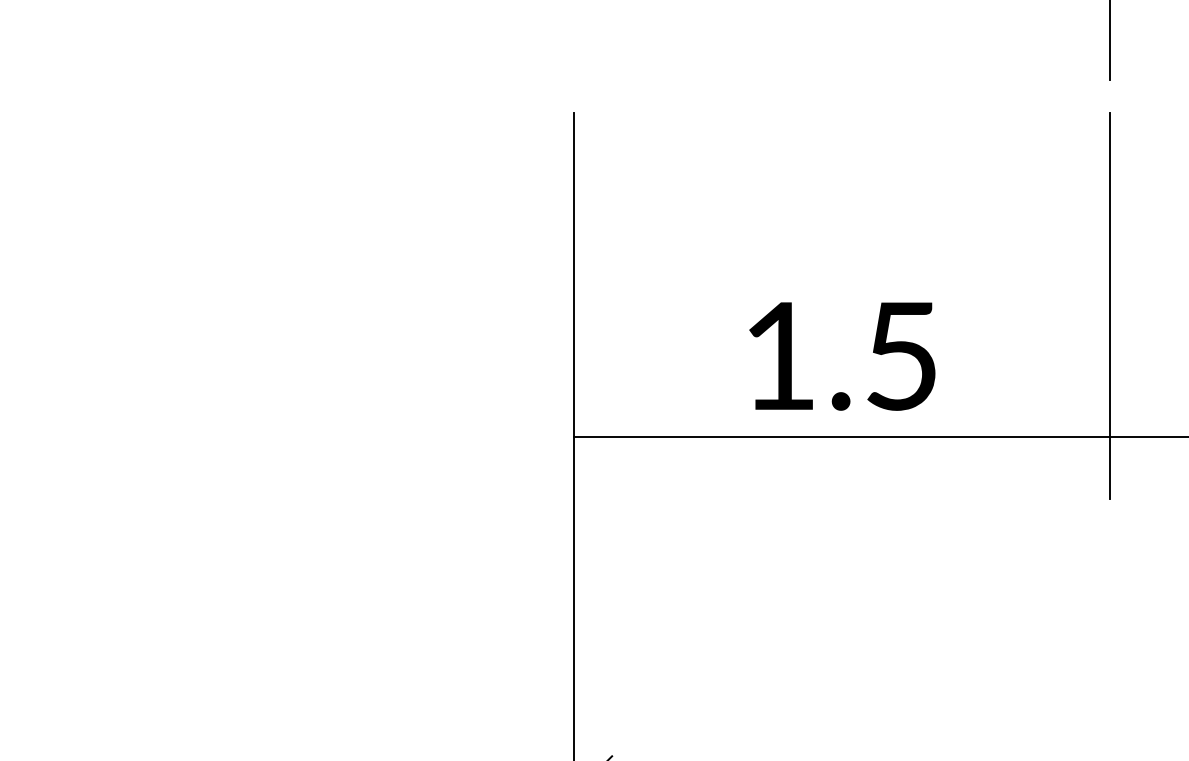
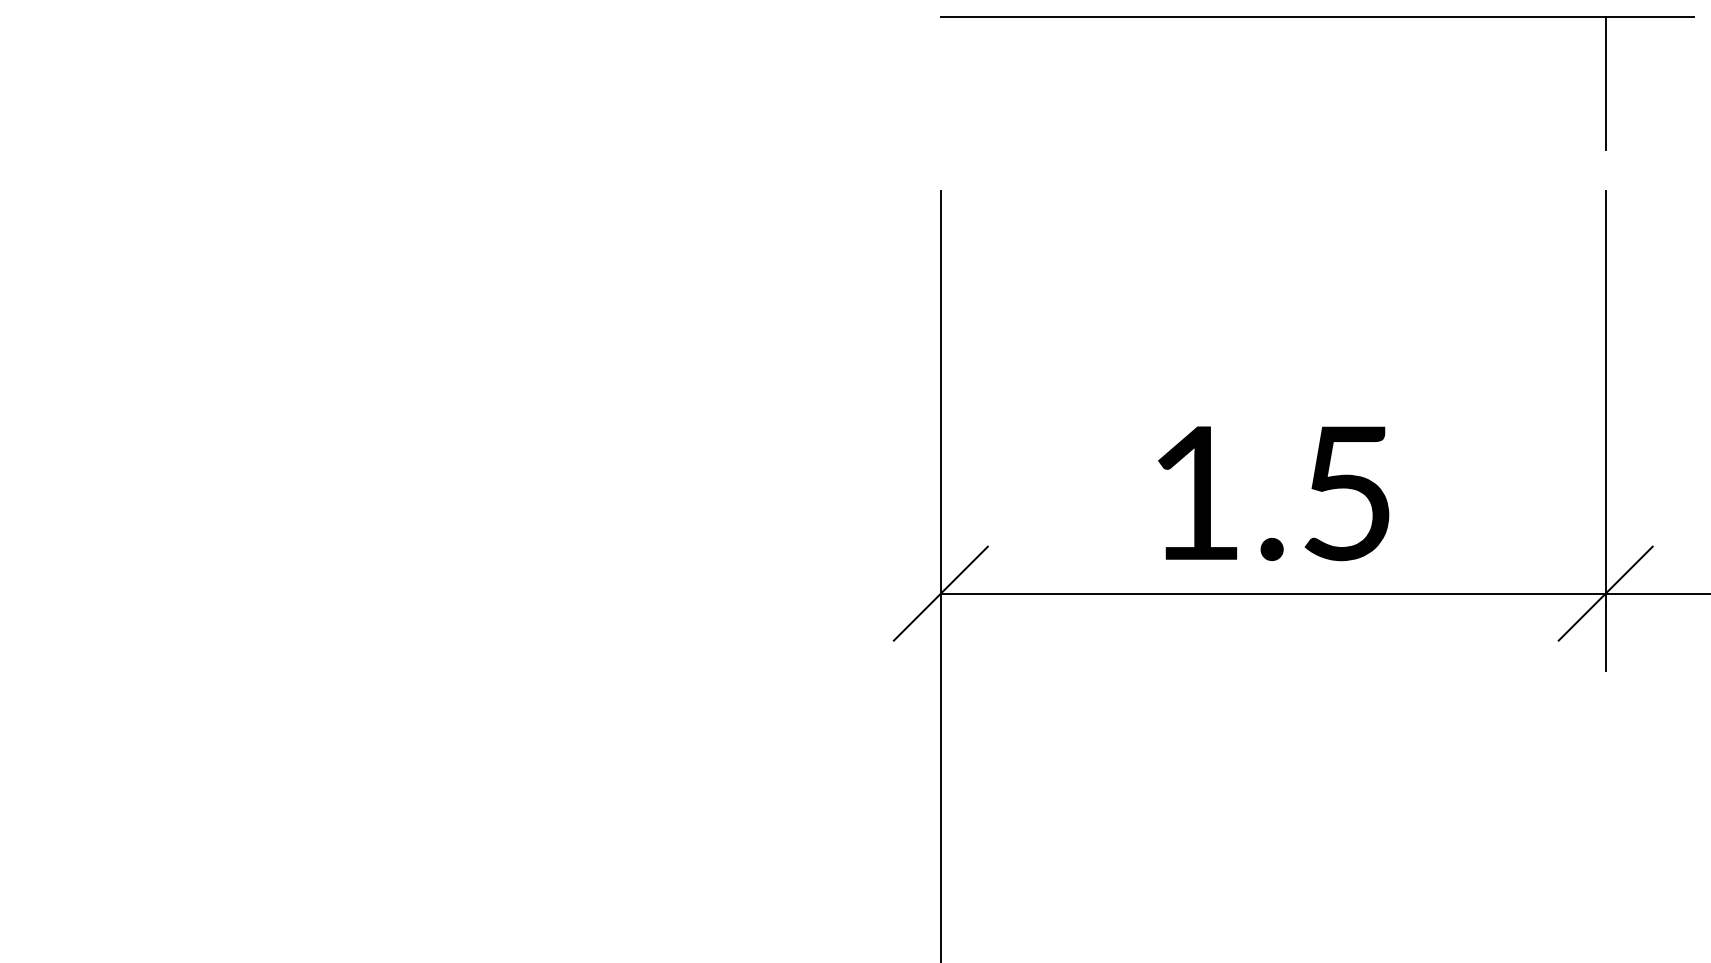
line: (573, 436) -> (940, 593), added
line: (1109, 436) -> (1605, 593), added

